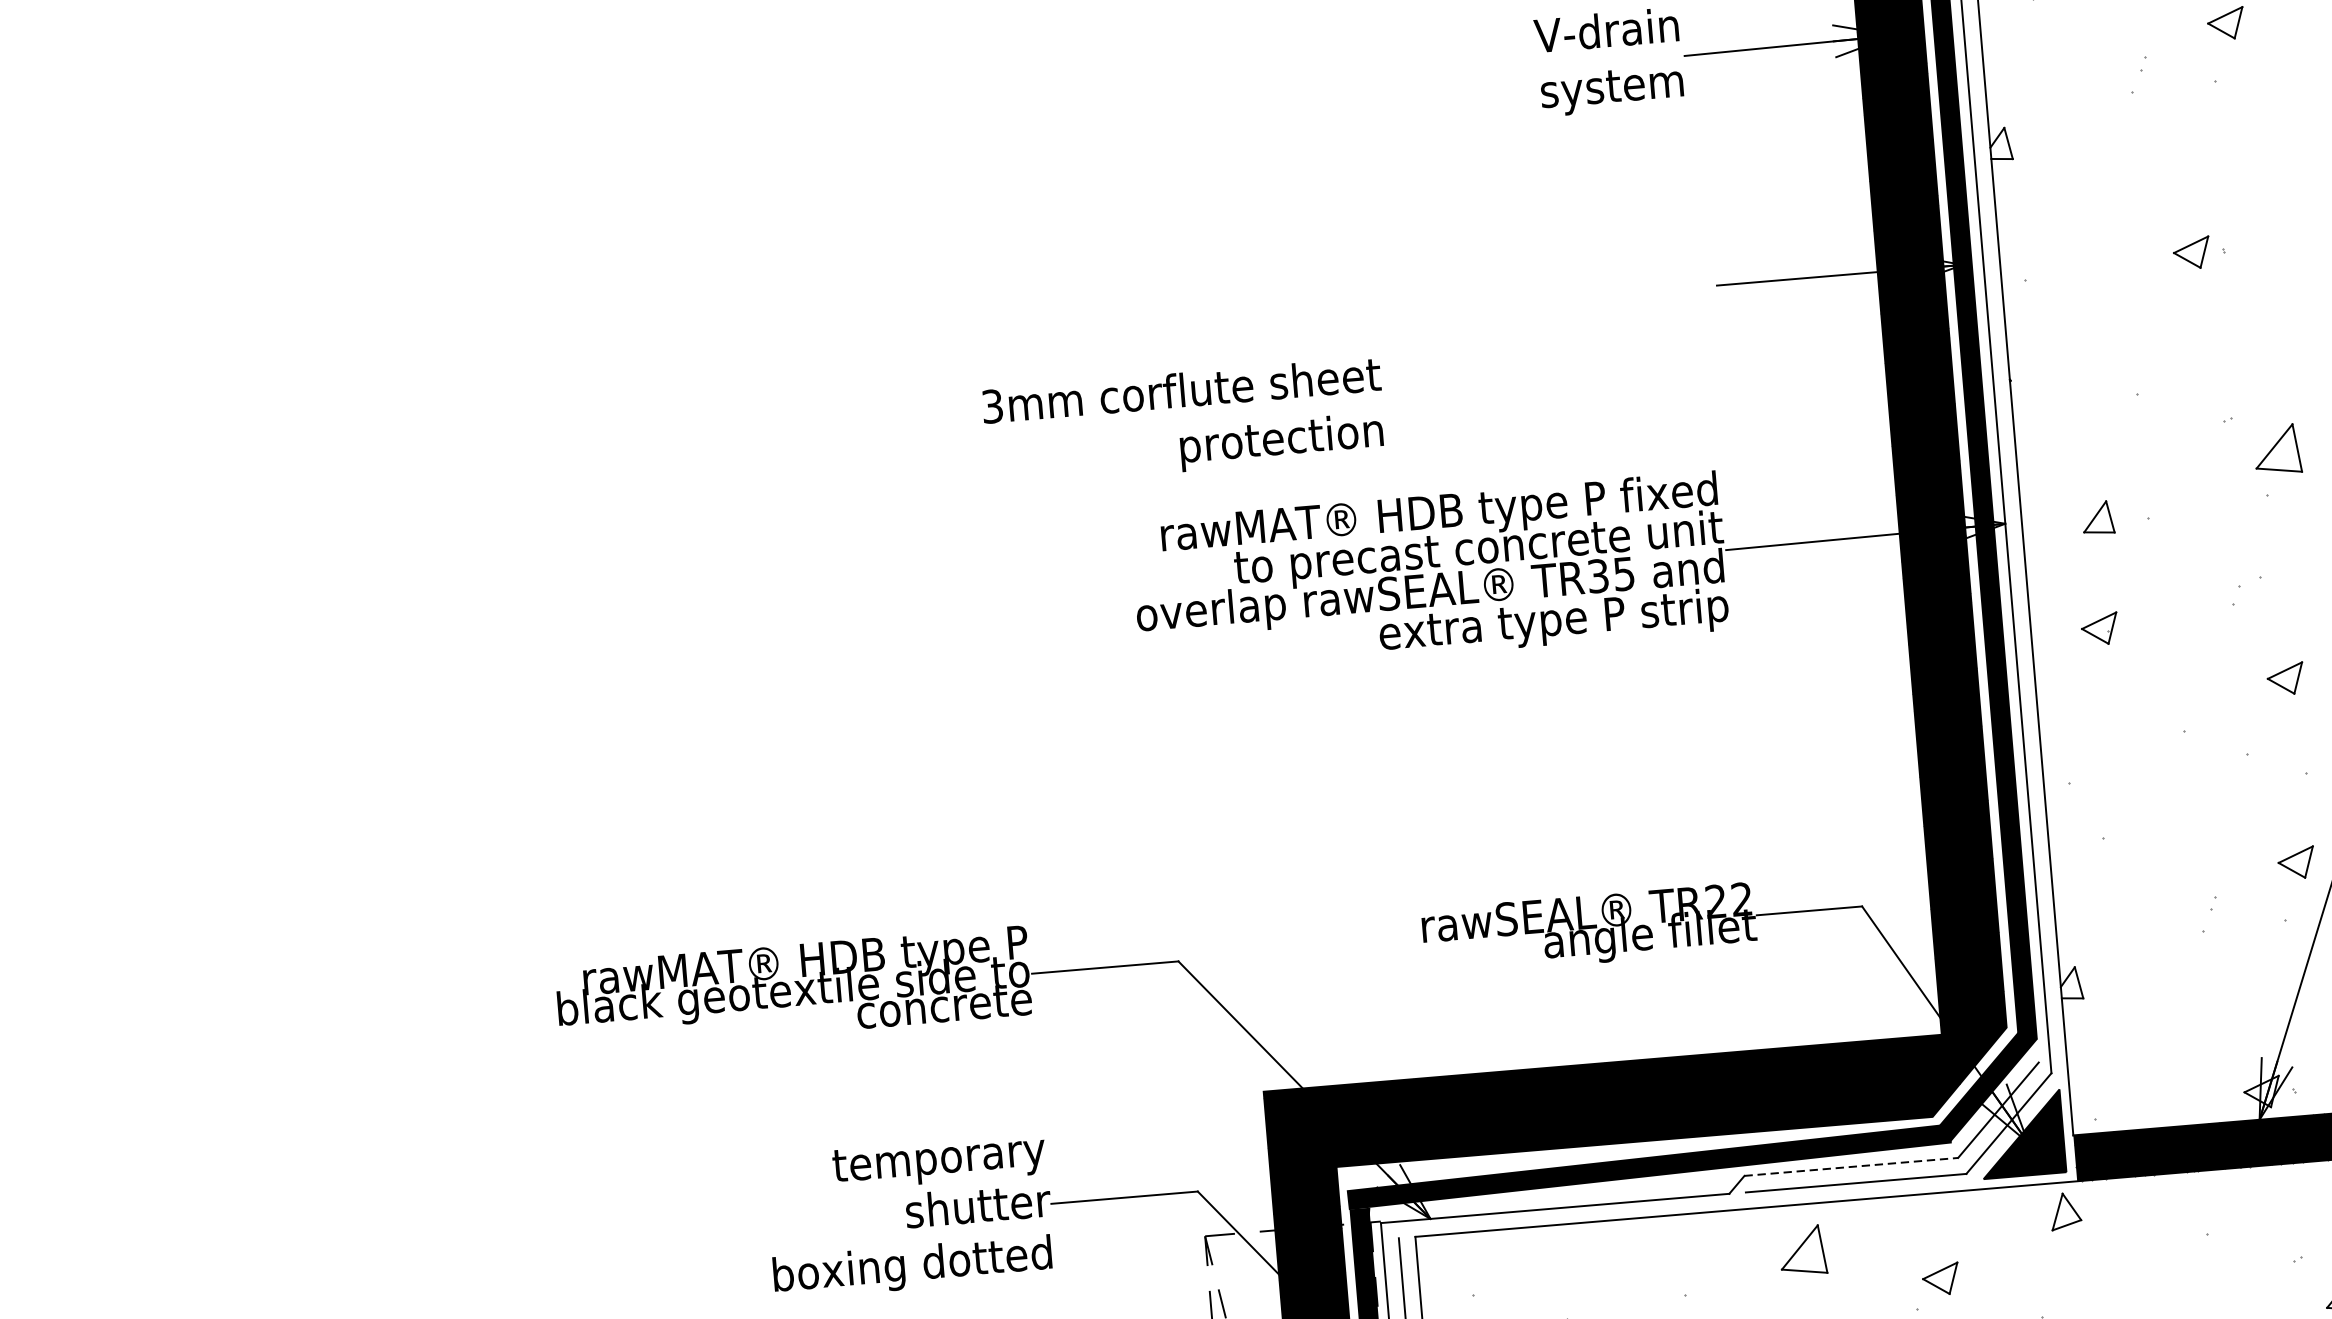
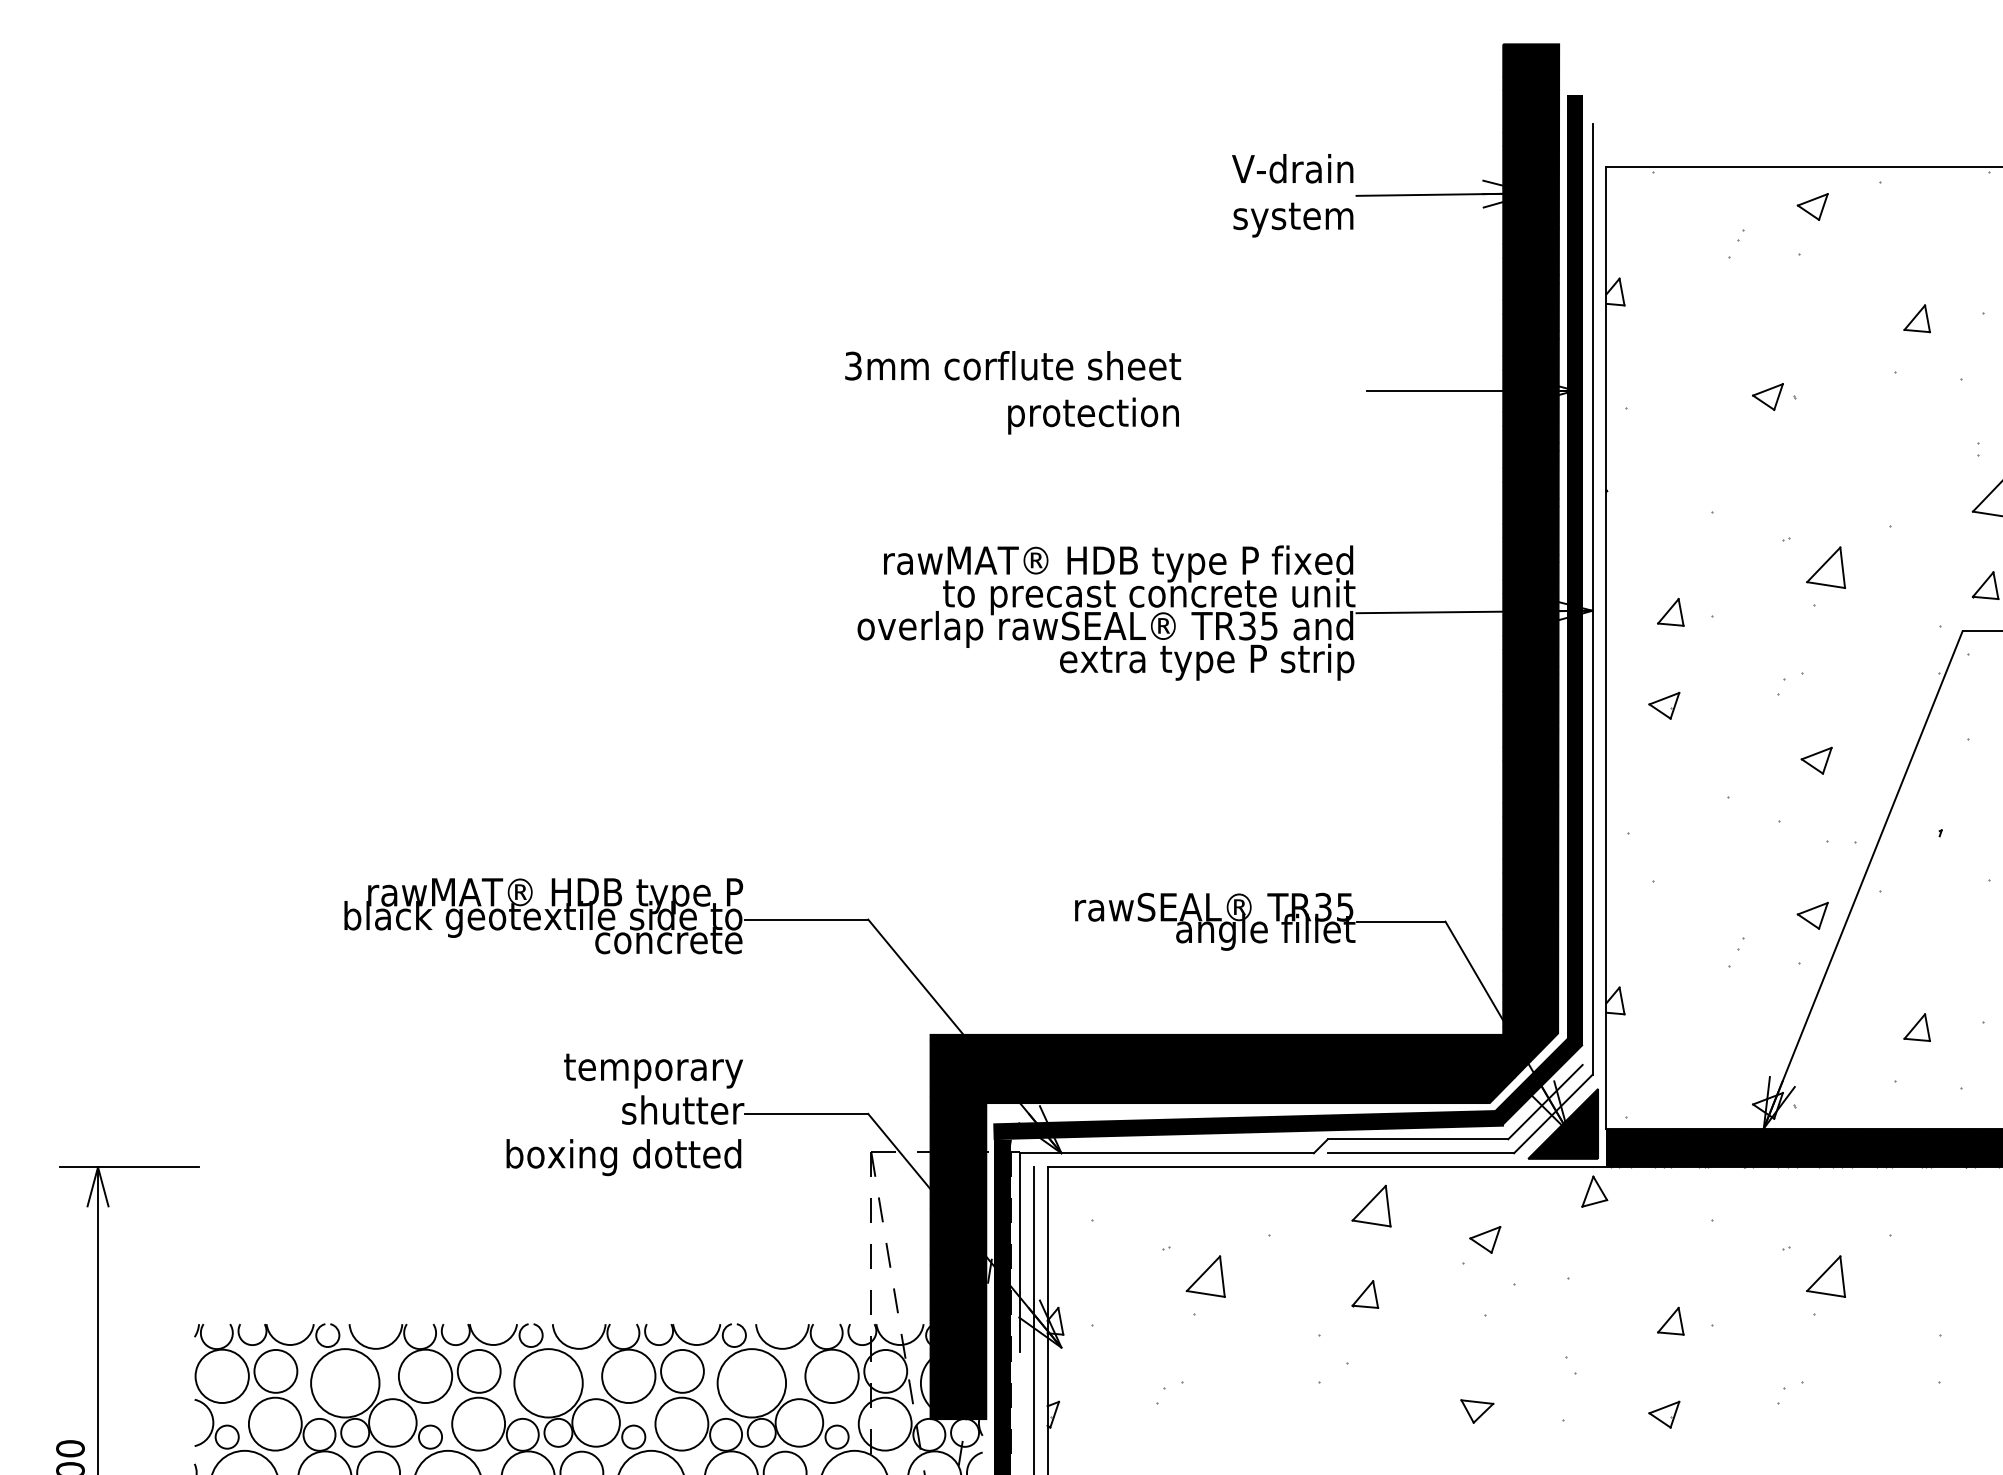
text: (1184, 421) -> (1013, 392), moved
text: (1729, 899) -> (1334, 906), TR22 -> TR35
line: (1851, 1167) -> (1418, 1139), dashed -> solid

